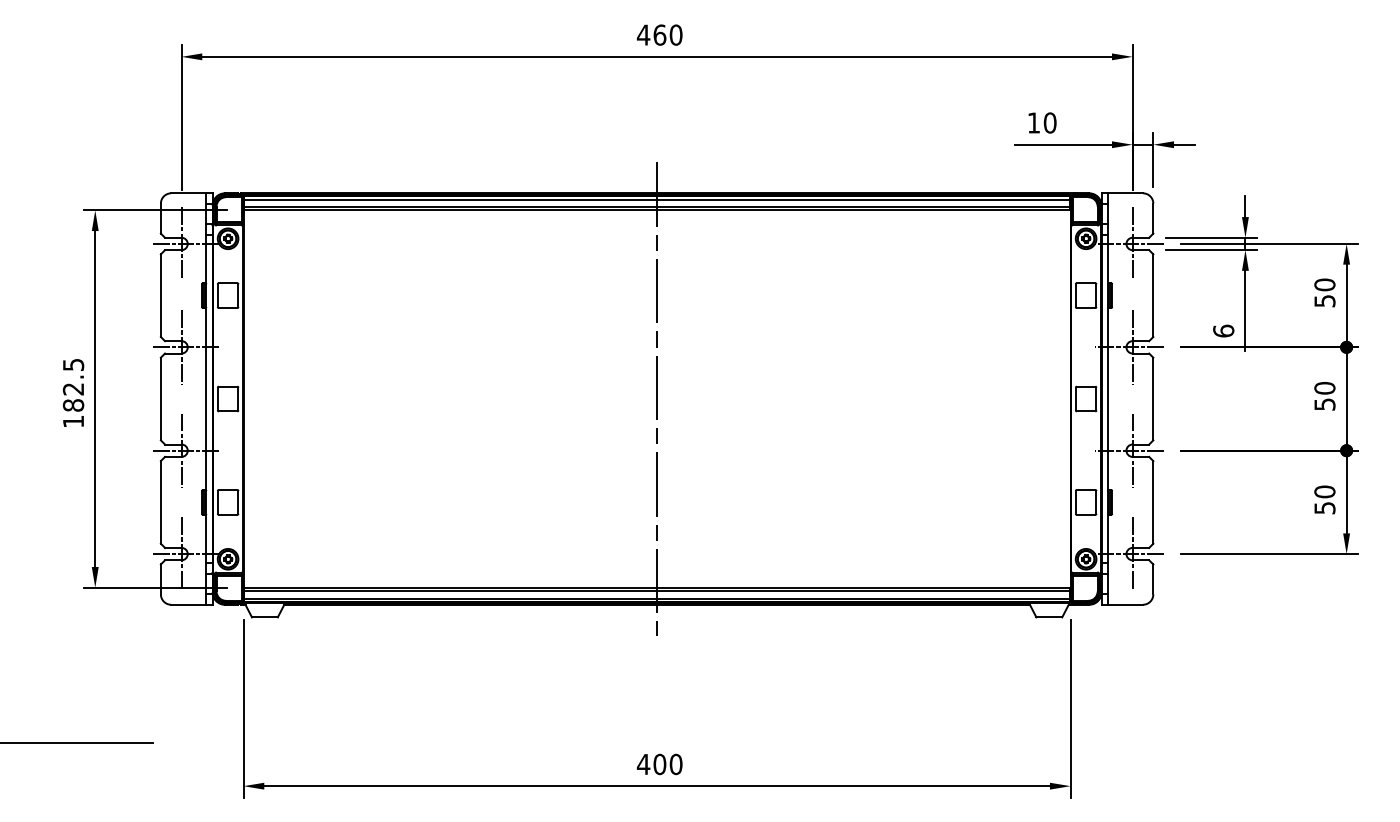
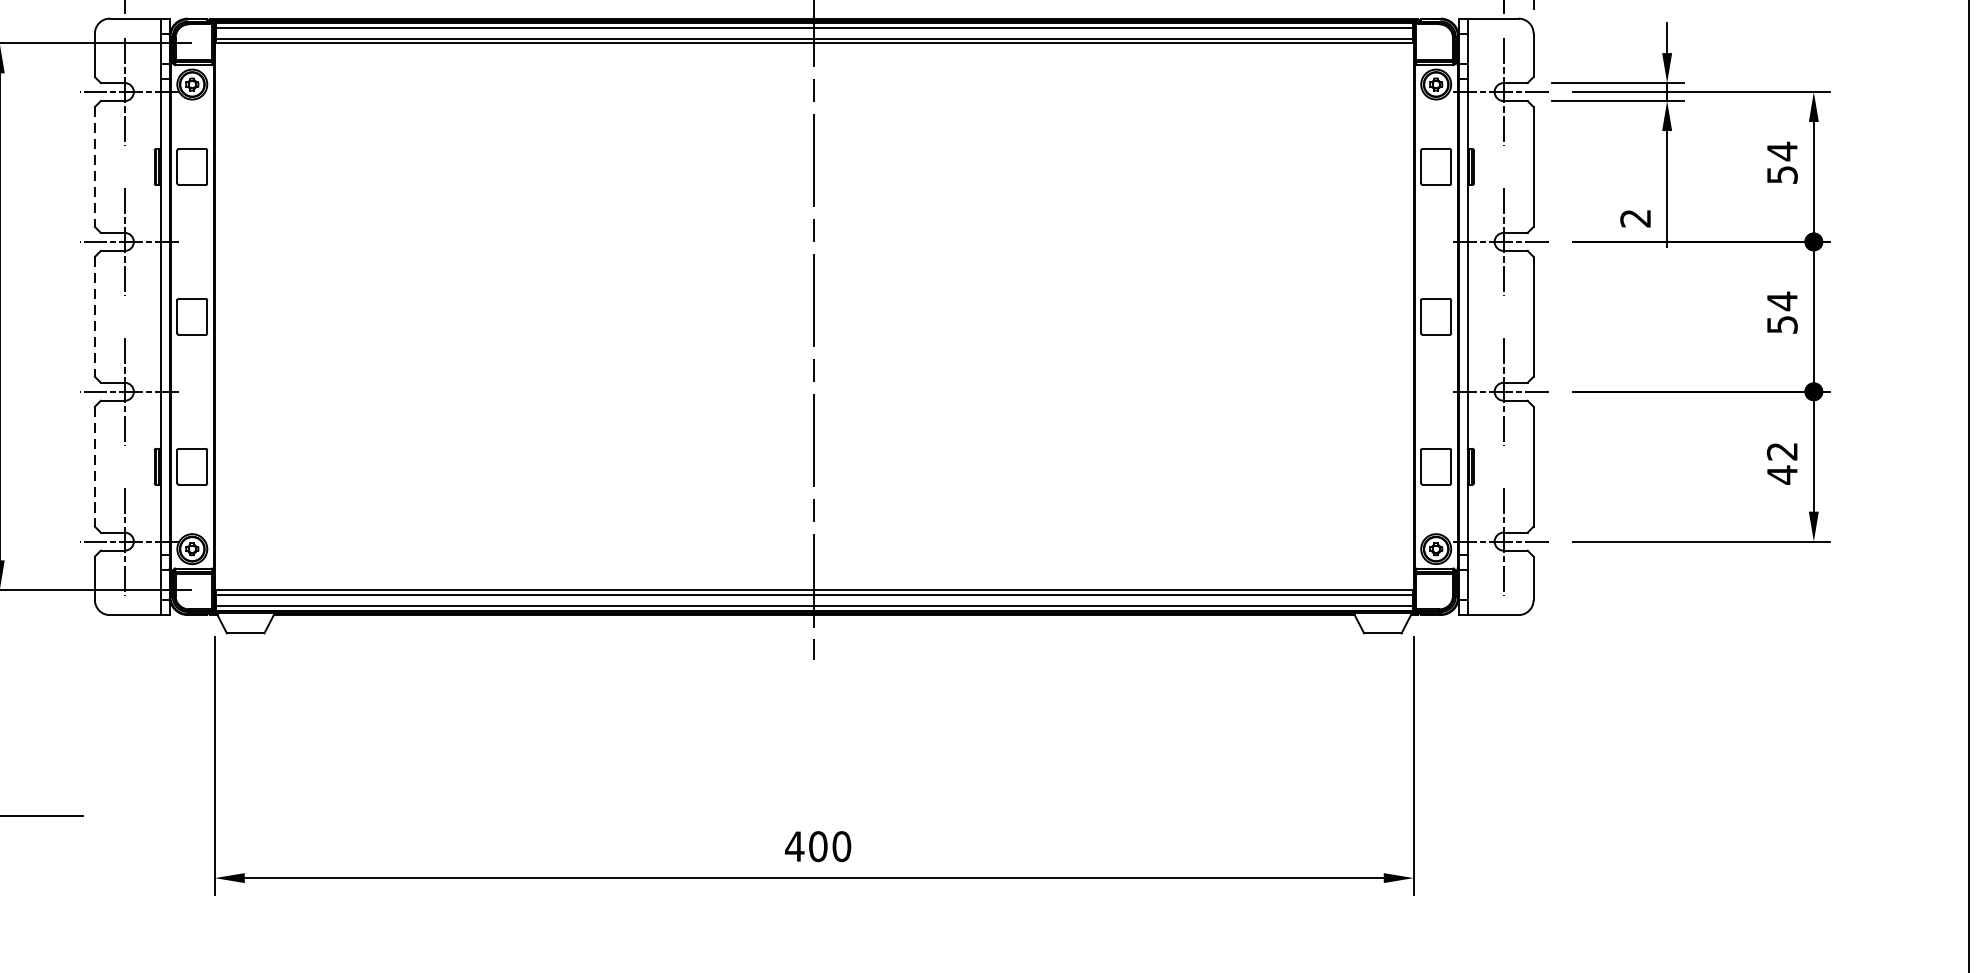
text: (1324, 284) -> (1781, 150), 50 -> 54
line: (160, 296) -> (94, 168), solid -> dashed
text: (1223, 330) -> (1635, 217), 6 -> 2
text: (1324, 388) -> (1781, 301), 50 -> 54
line: (160, 399) -> (94, 317), solid -> dashed
text: (1324, 499) -> (1781, 462), 50 -> 42
line: (160, 502) -> (94, 466), solid -> dashed

